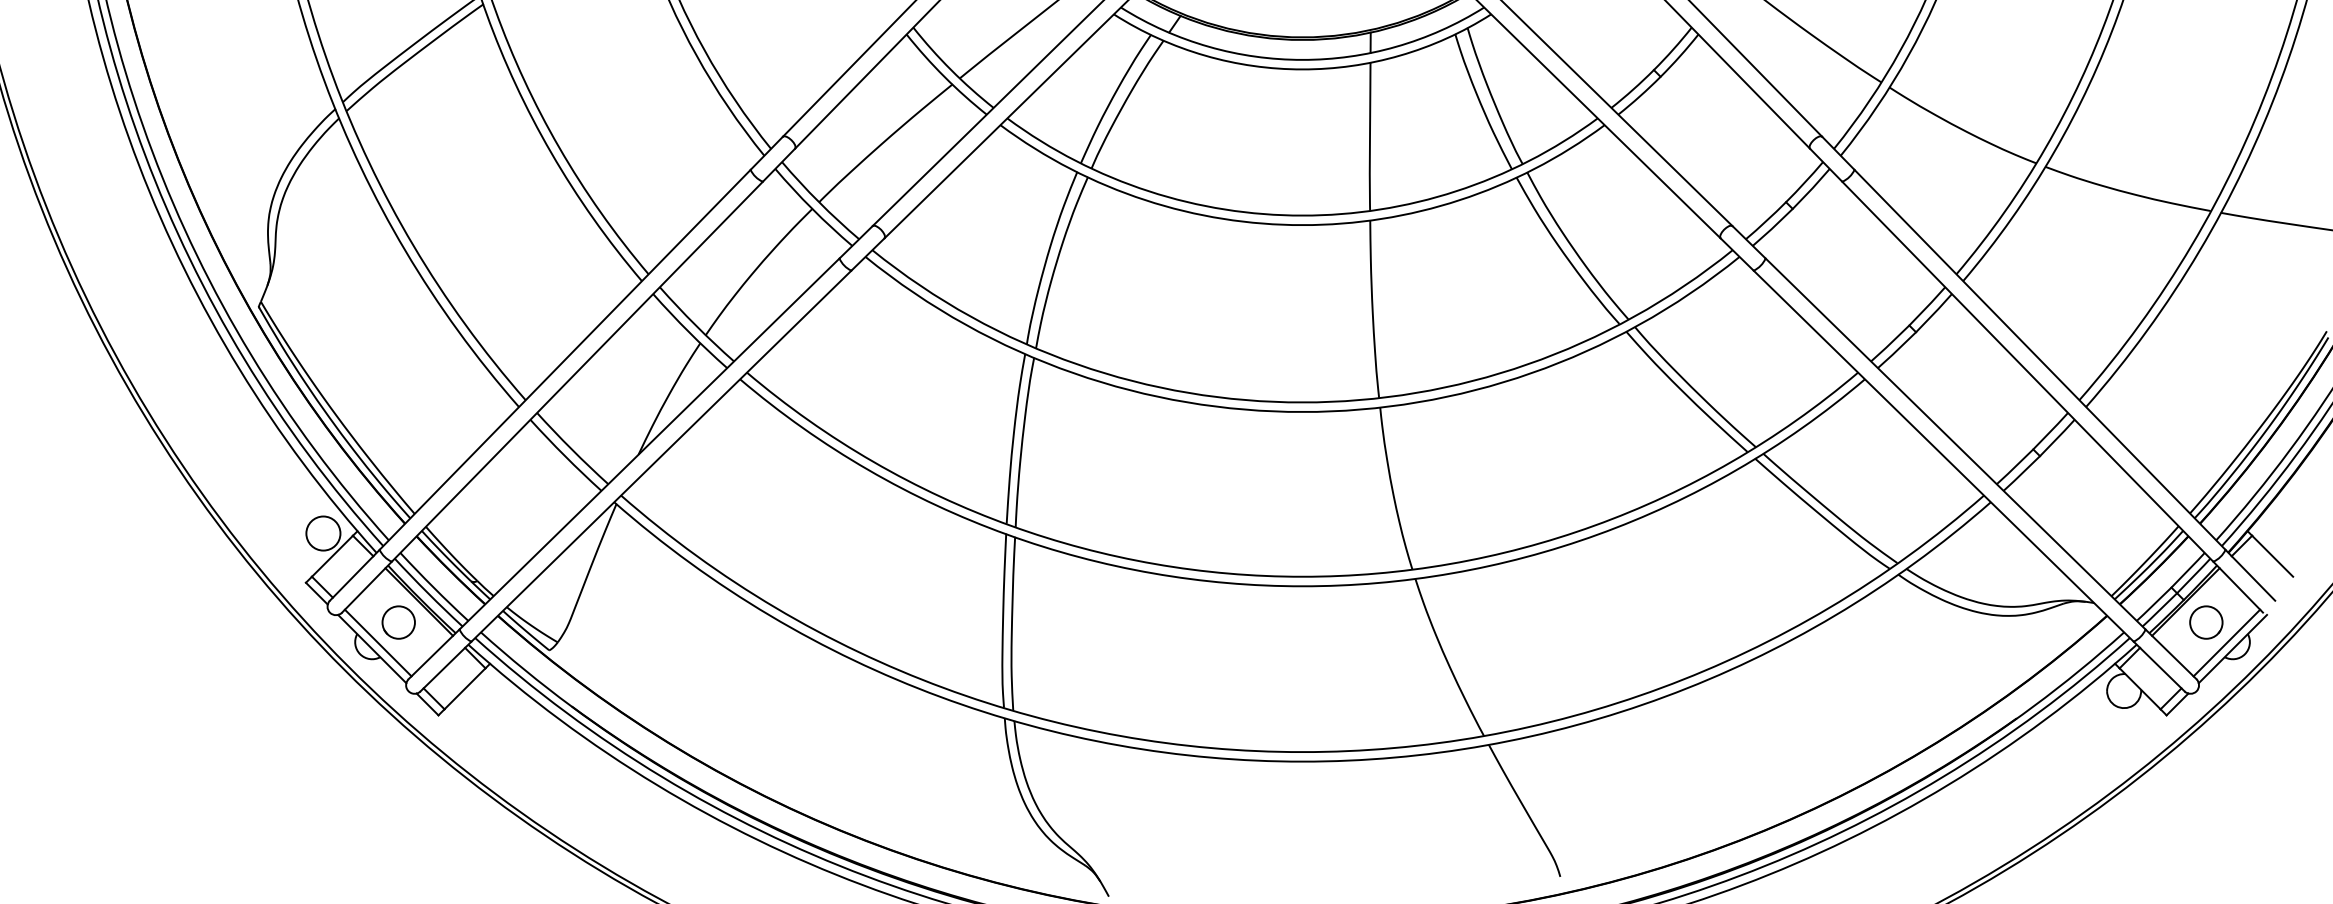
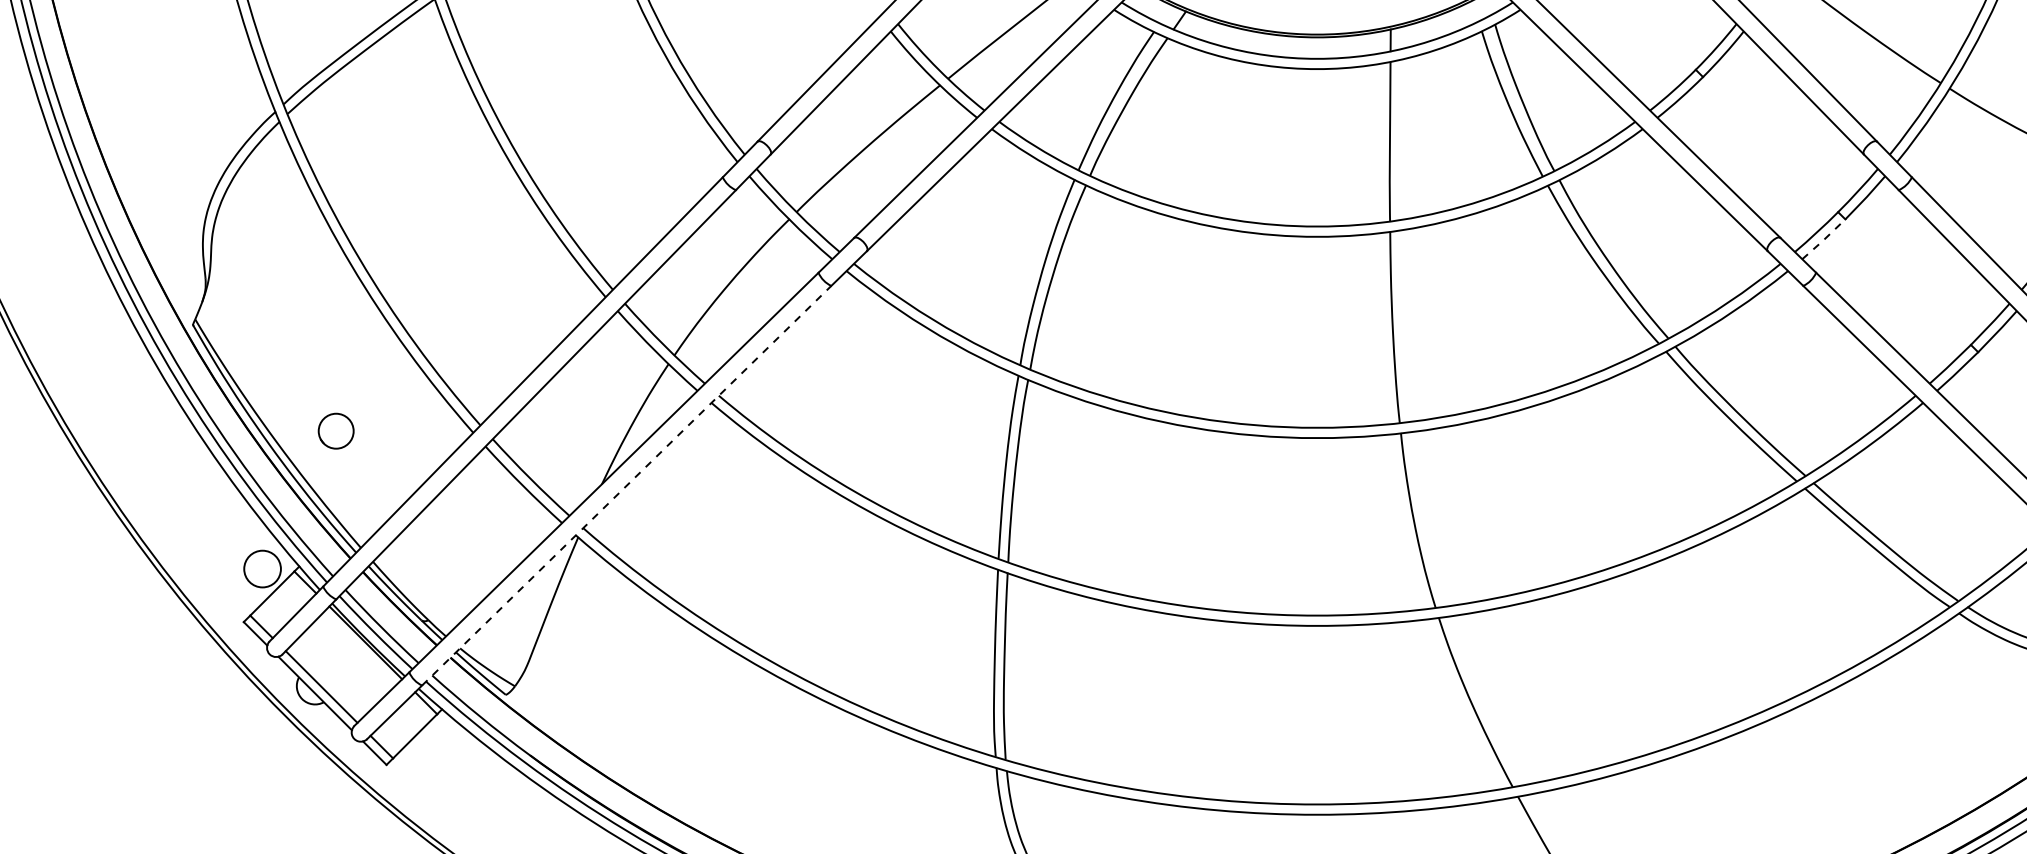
line: (1773, 227) -> (1824, 239), solid -> dashed
line: (661, 455) -> (626, 484), solid -> dashed
circle: (398, 622) -> (335, 431), moved

